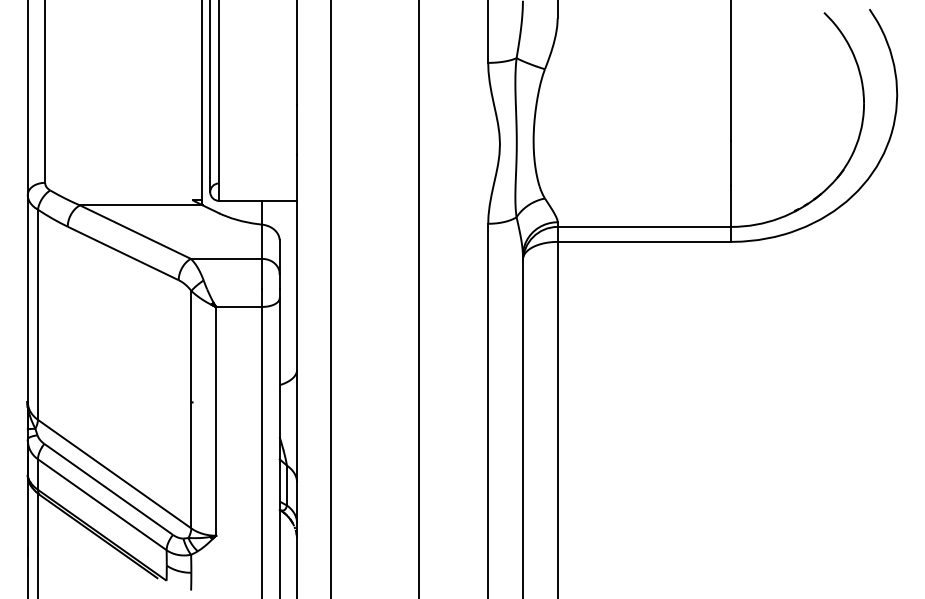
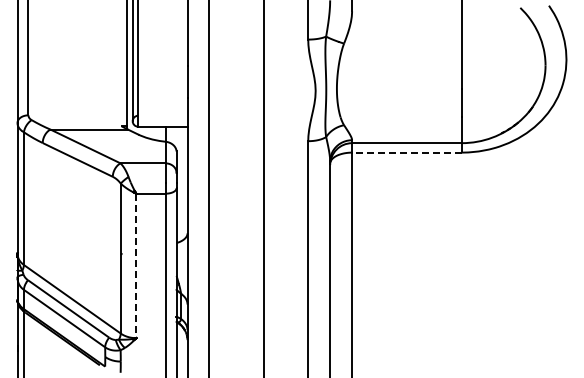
line: (643, 241) -> (406, 152), solid -> dashed
line: (216, 422) -> (136, 266), solid -> dashed

